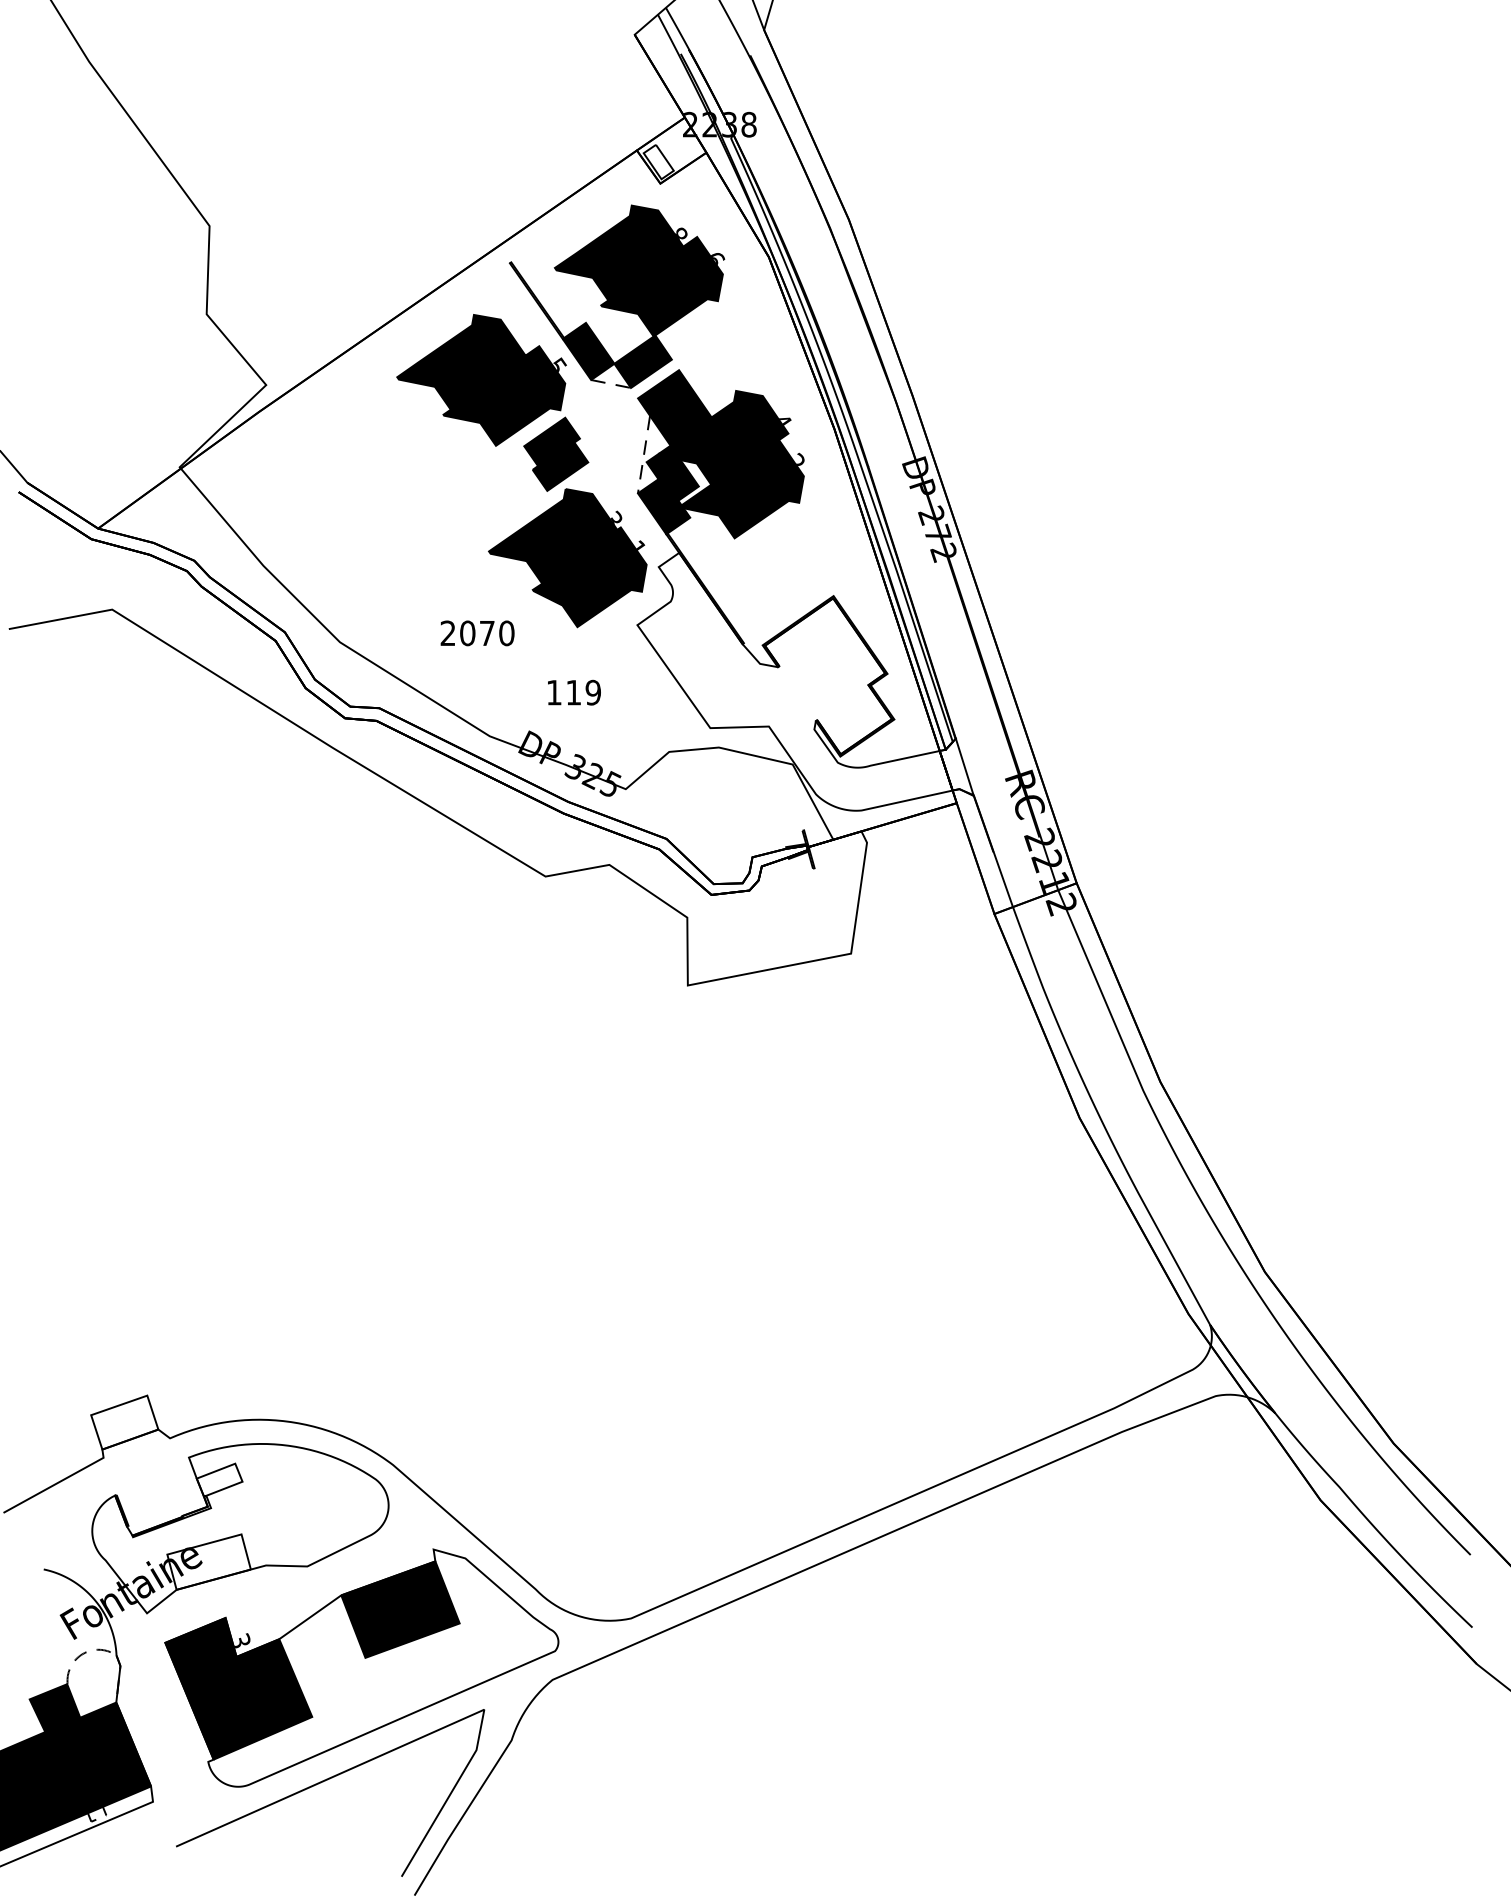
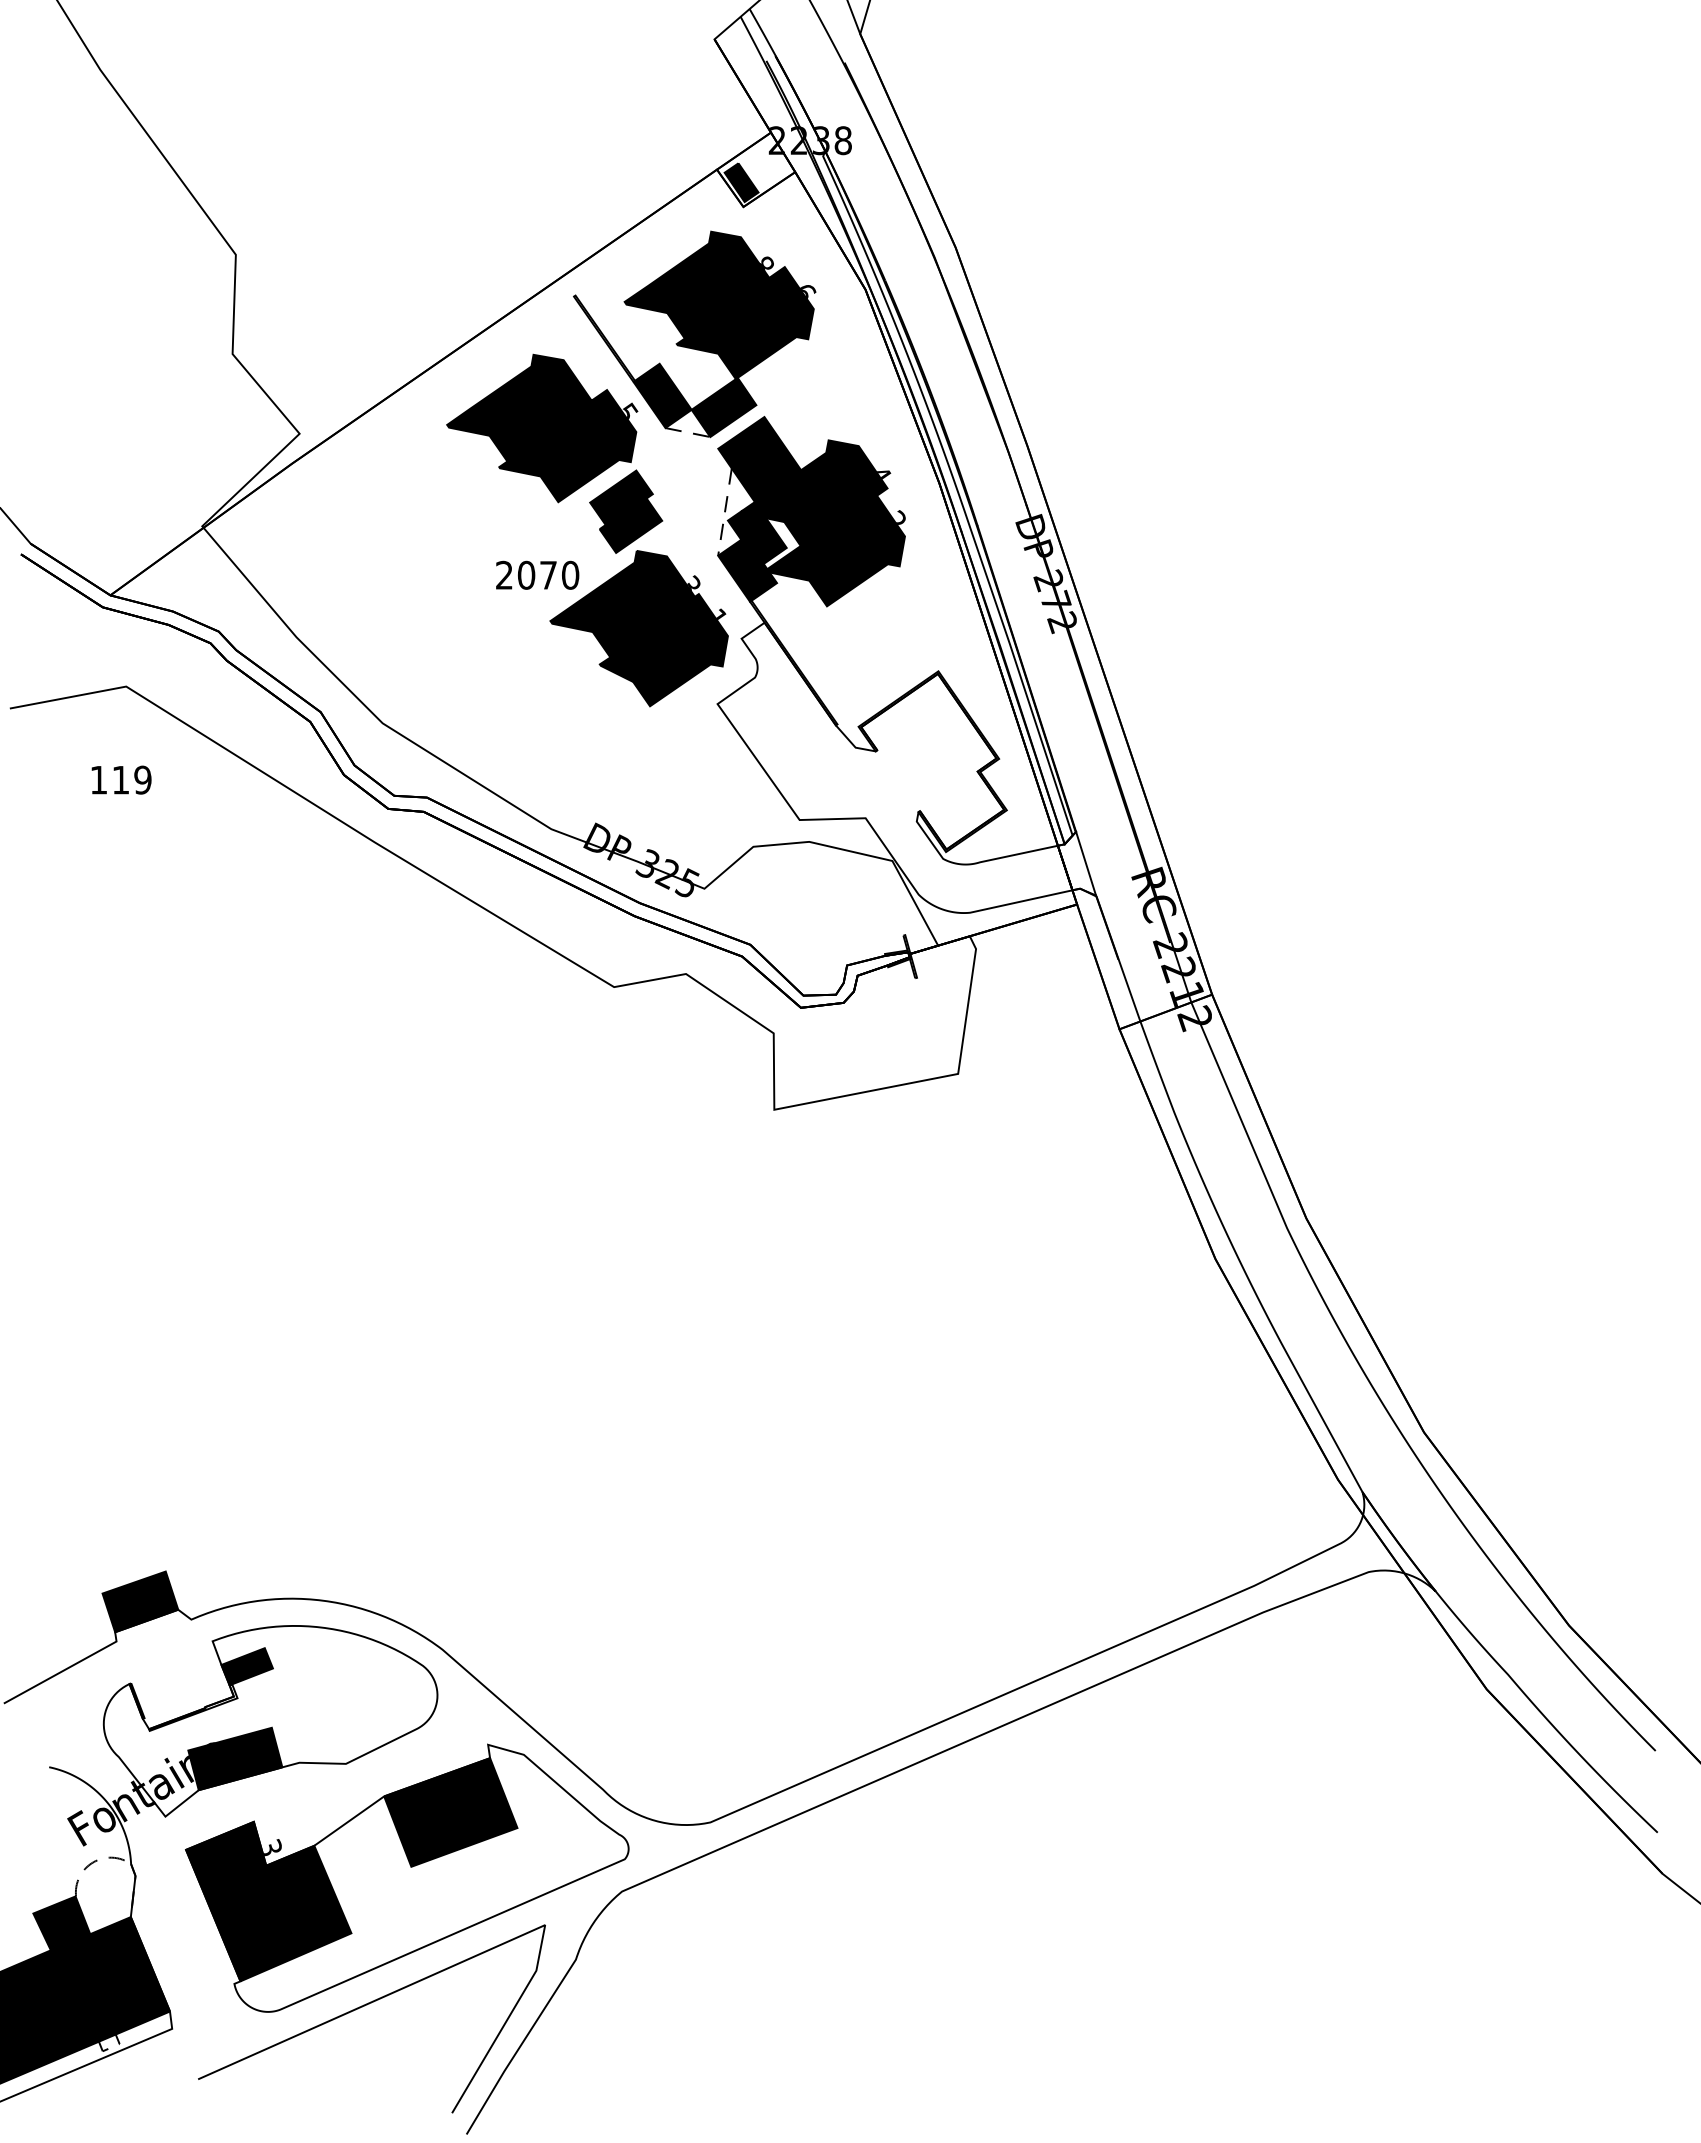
fill: (658, 161) -> (741, 182), added
text: (477, 632) -> (537, 574), moved
text: (574, 692) -> (121, 779), moved
fill: (124, 1422) -> (140, 1601), added
fill: (219, 1479) -> (246, 1666), added
fill: (209, 1561) -> (235, 1758), added

